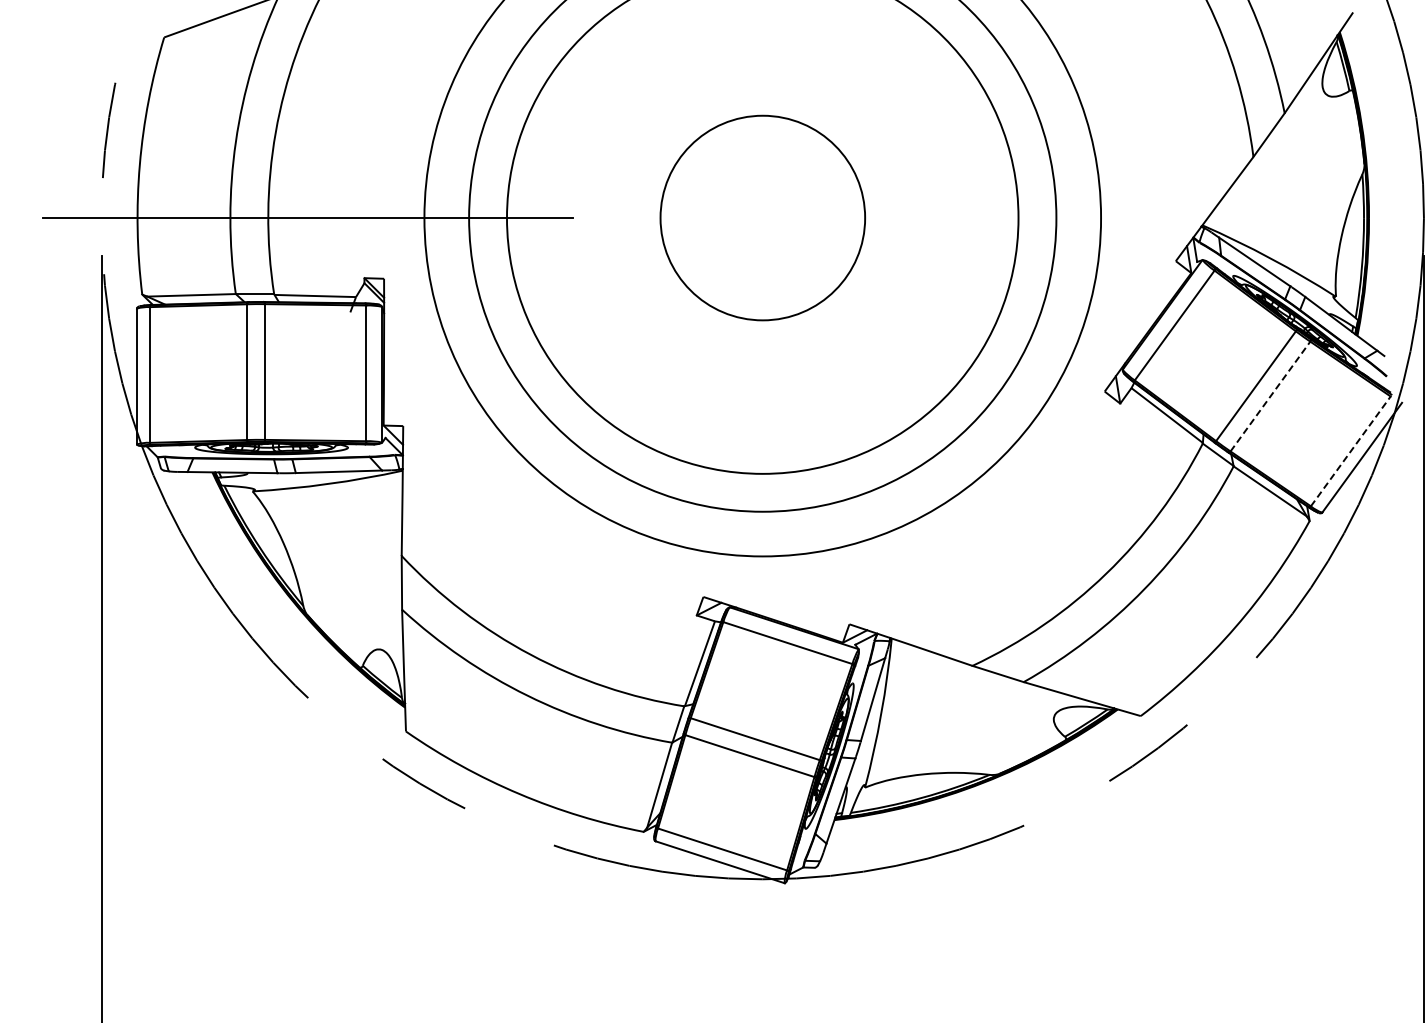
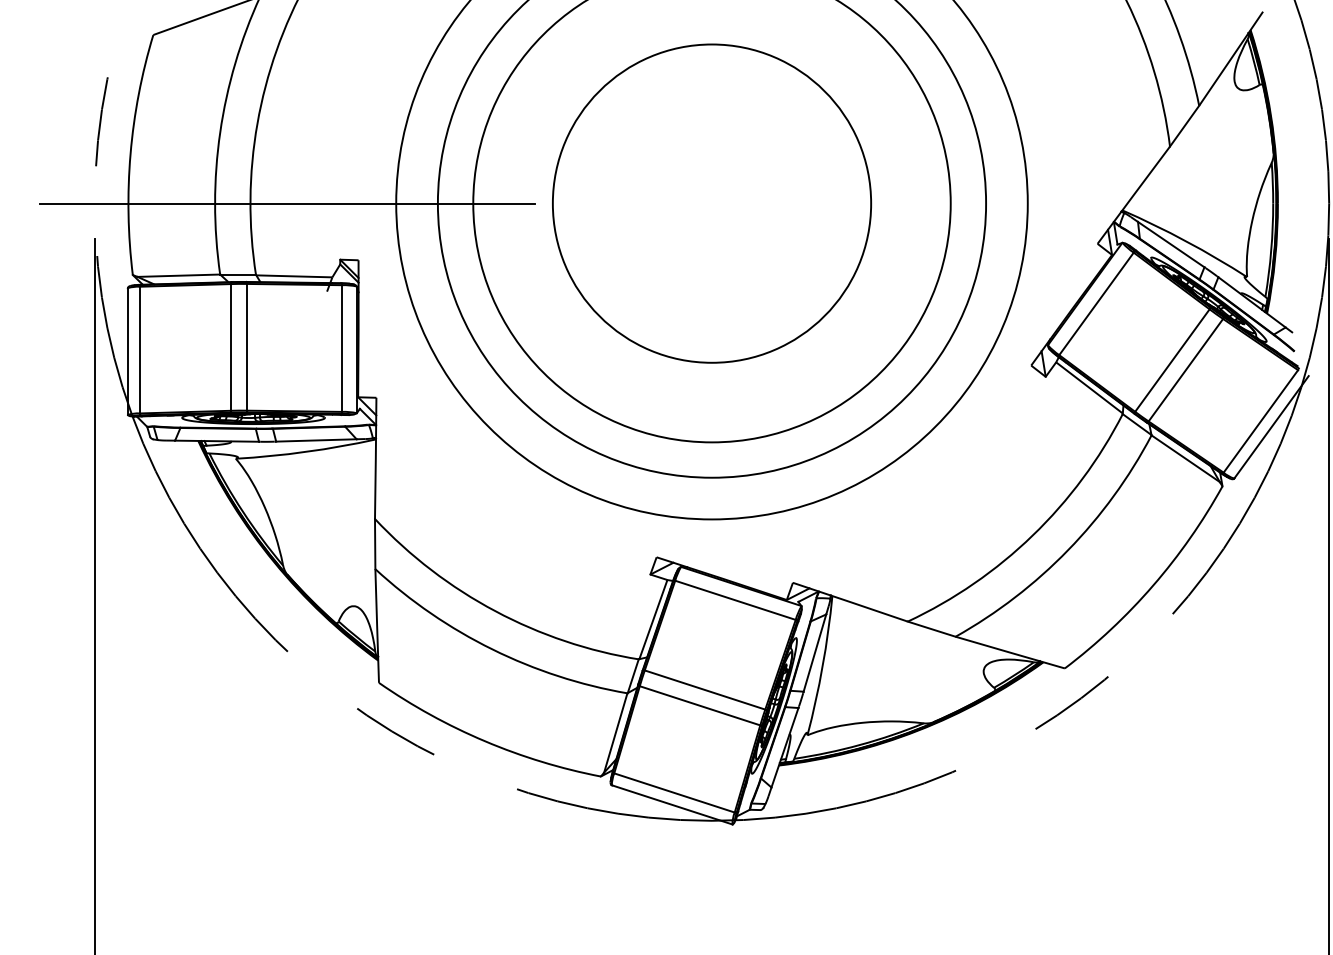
circle: (762, 217) -> (711, 203), size x1.67
line: (1270, 396) -> (1185, 370), dashed -> solid
line: (1350, 451) -> (1260, 421), dashed -> solid

